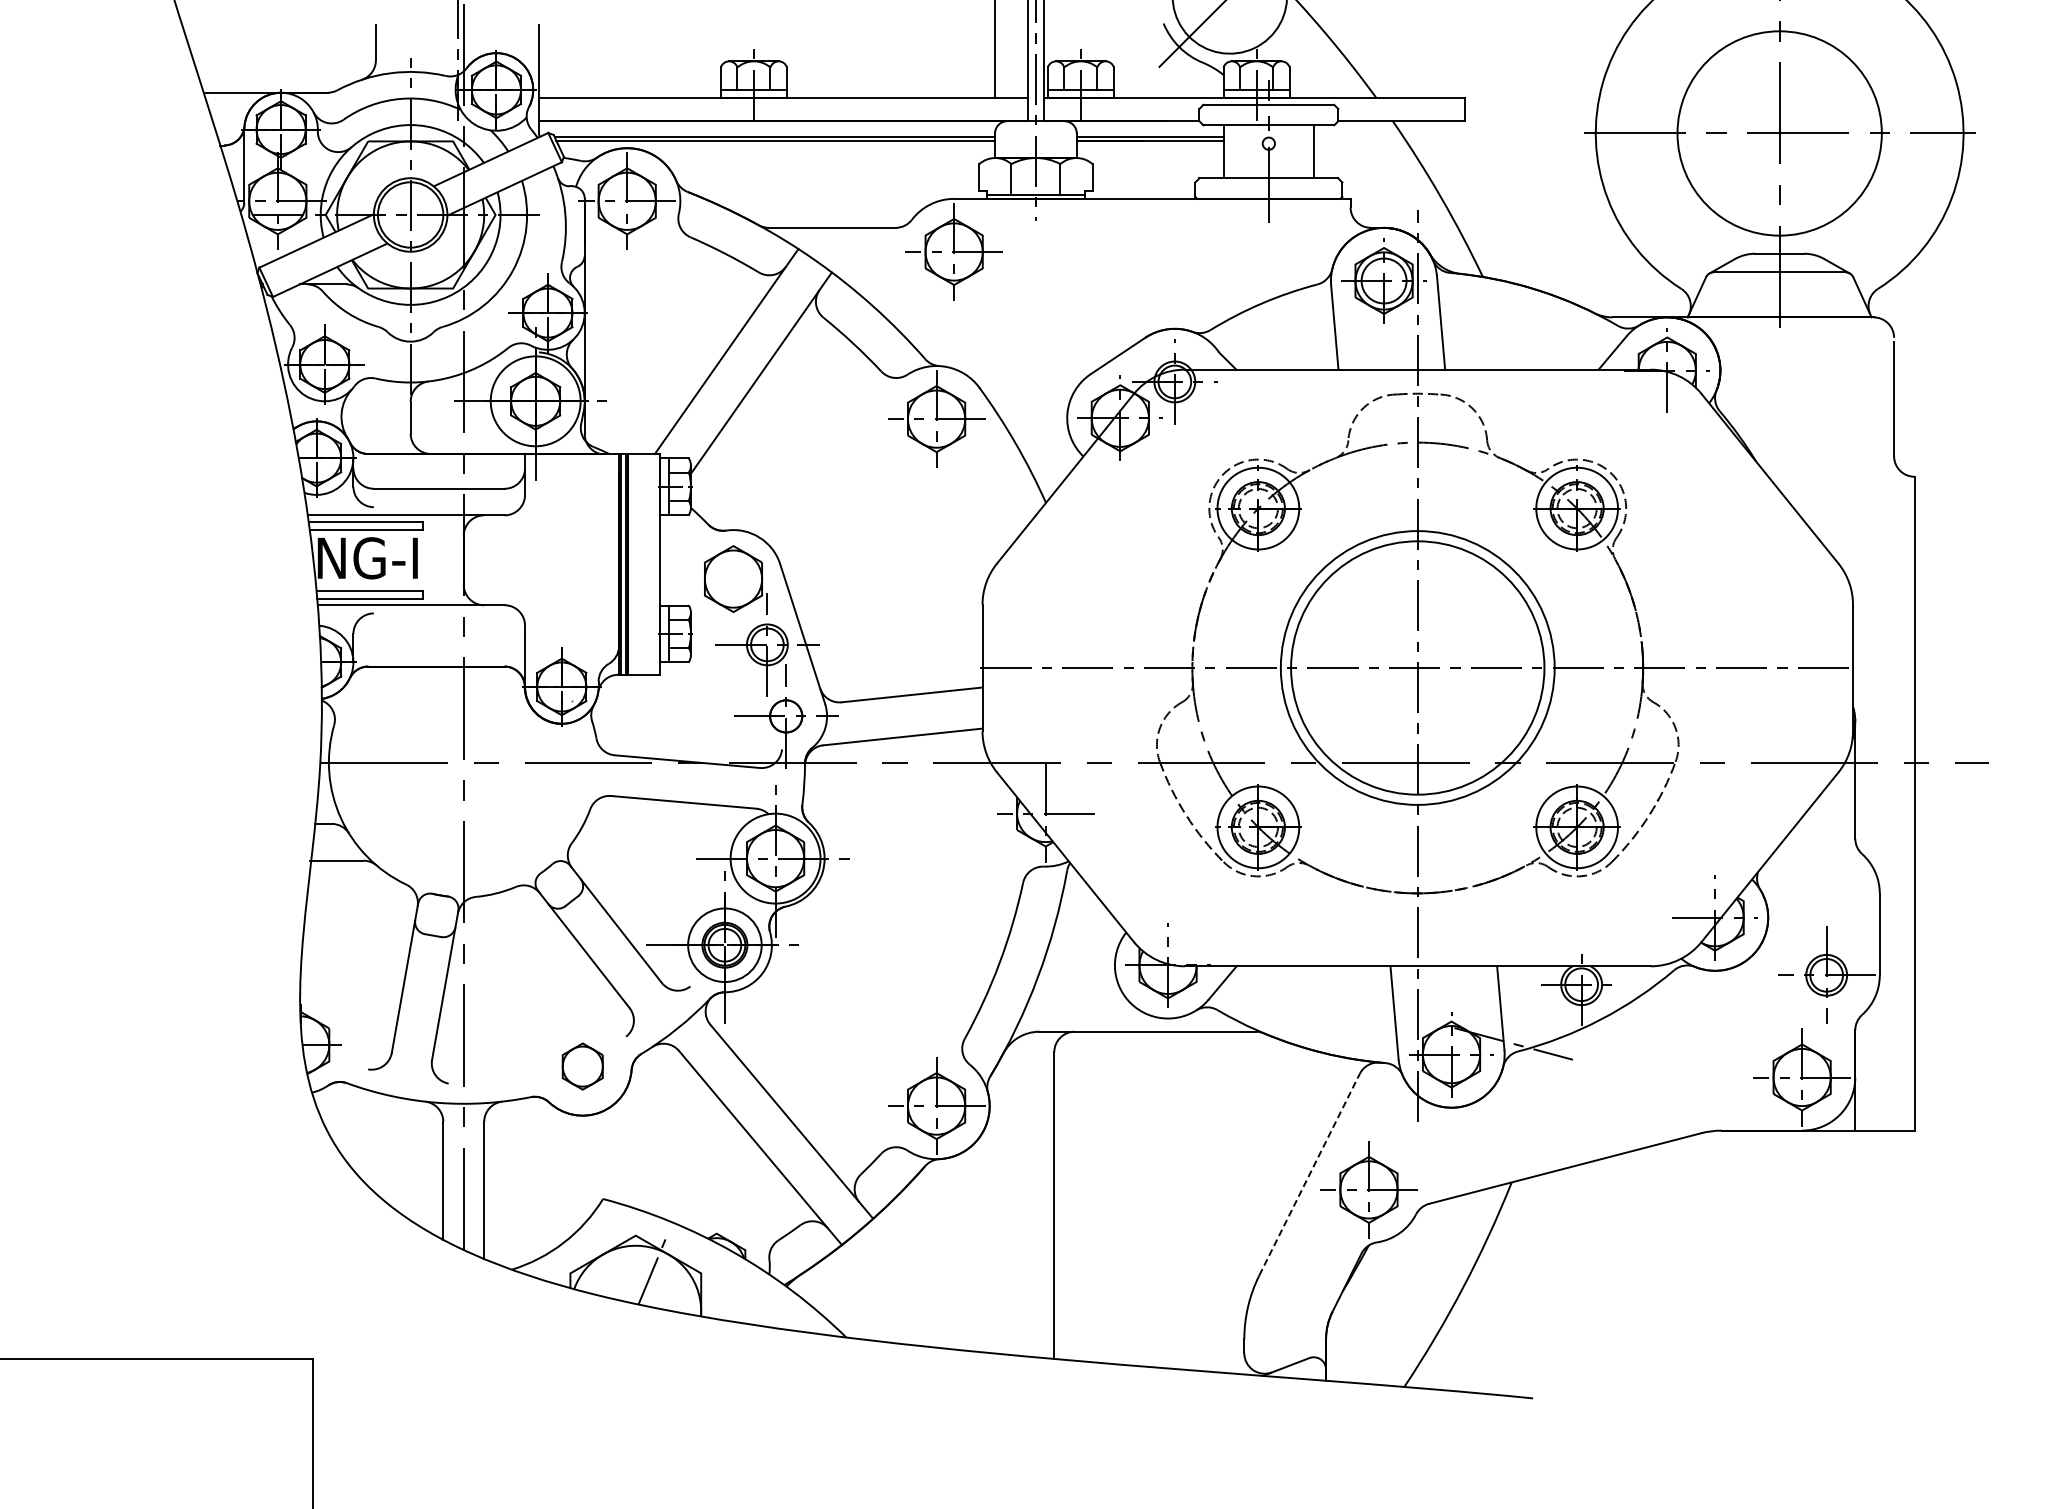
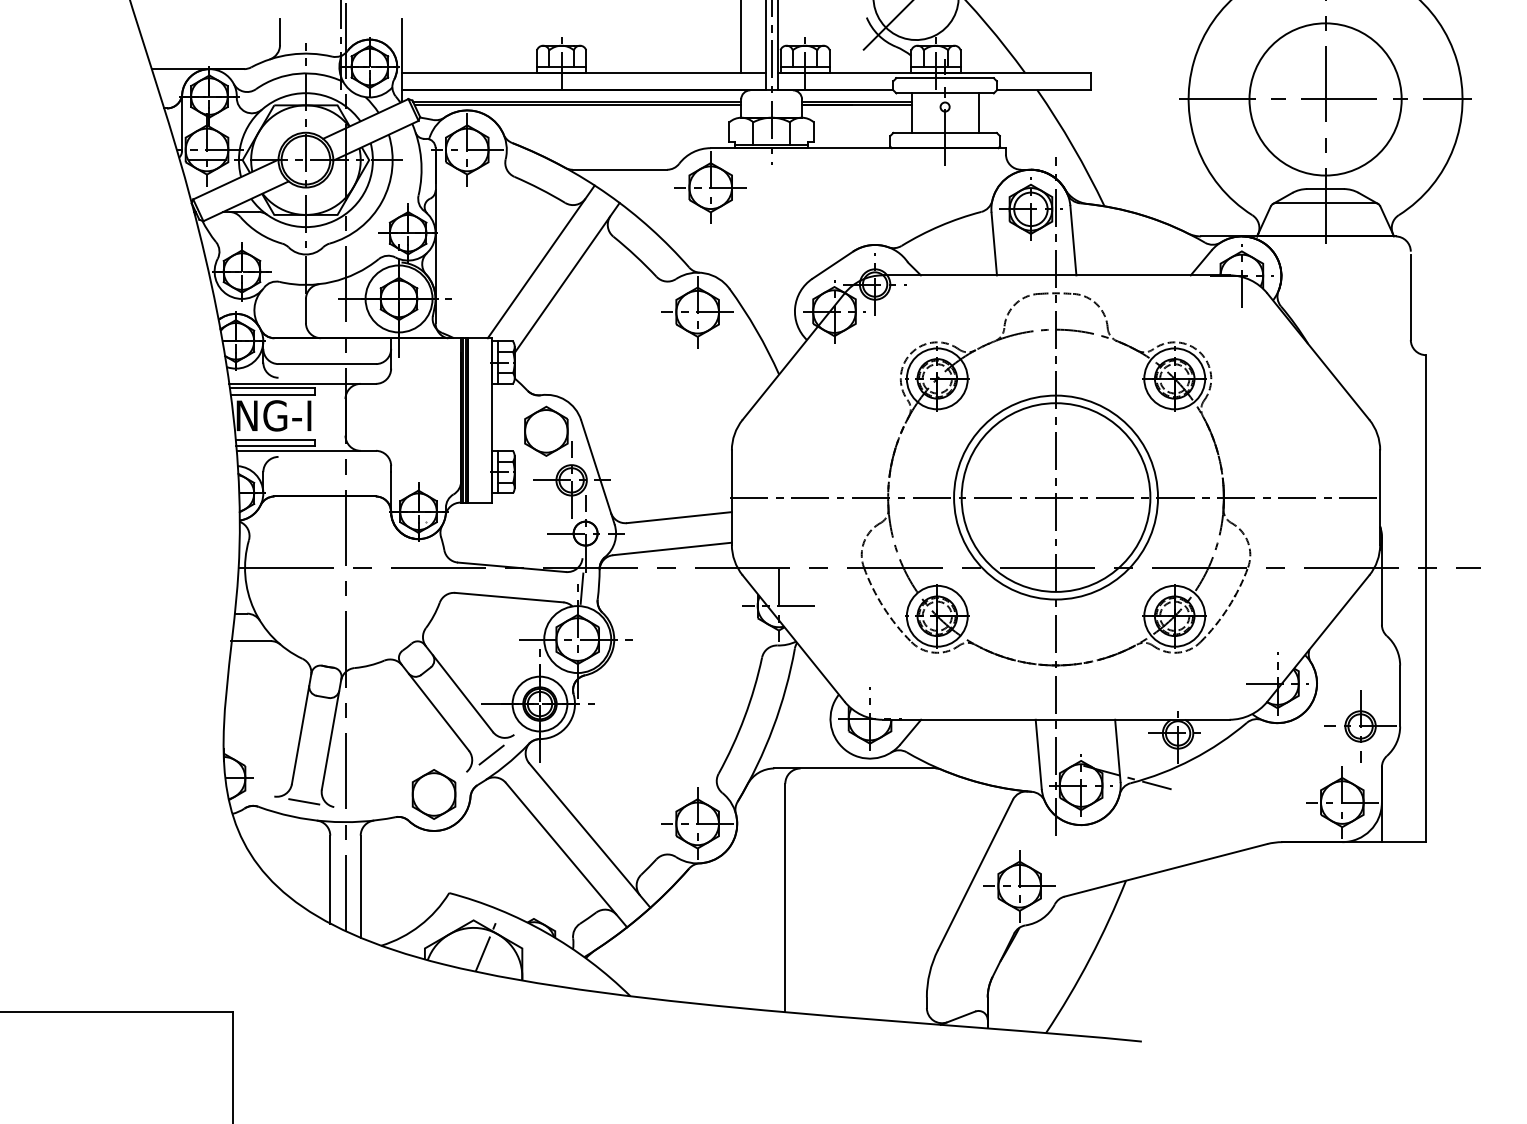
line: (781, 790) -> (582, 588), added
line: (659, 1013) -> (491, 754), added
part: (582, 1066) -> (433, 794), size x1.43
line: (408, 1076) -> (304, 801), added
line: (1309, 1174) -> (975, 874), dashed -> solid

